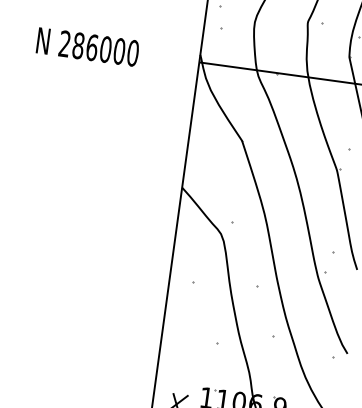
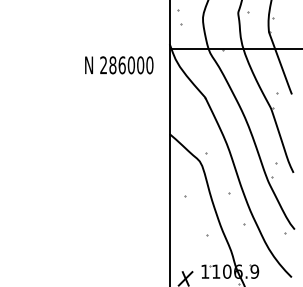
text: (88, 47) -> (119, 65), moved

